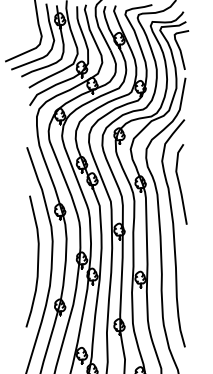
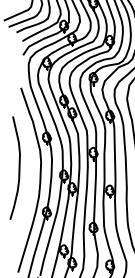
curve: (37, 261) -> (19, 168), moved

